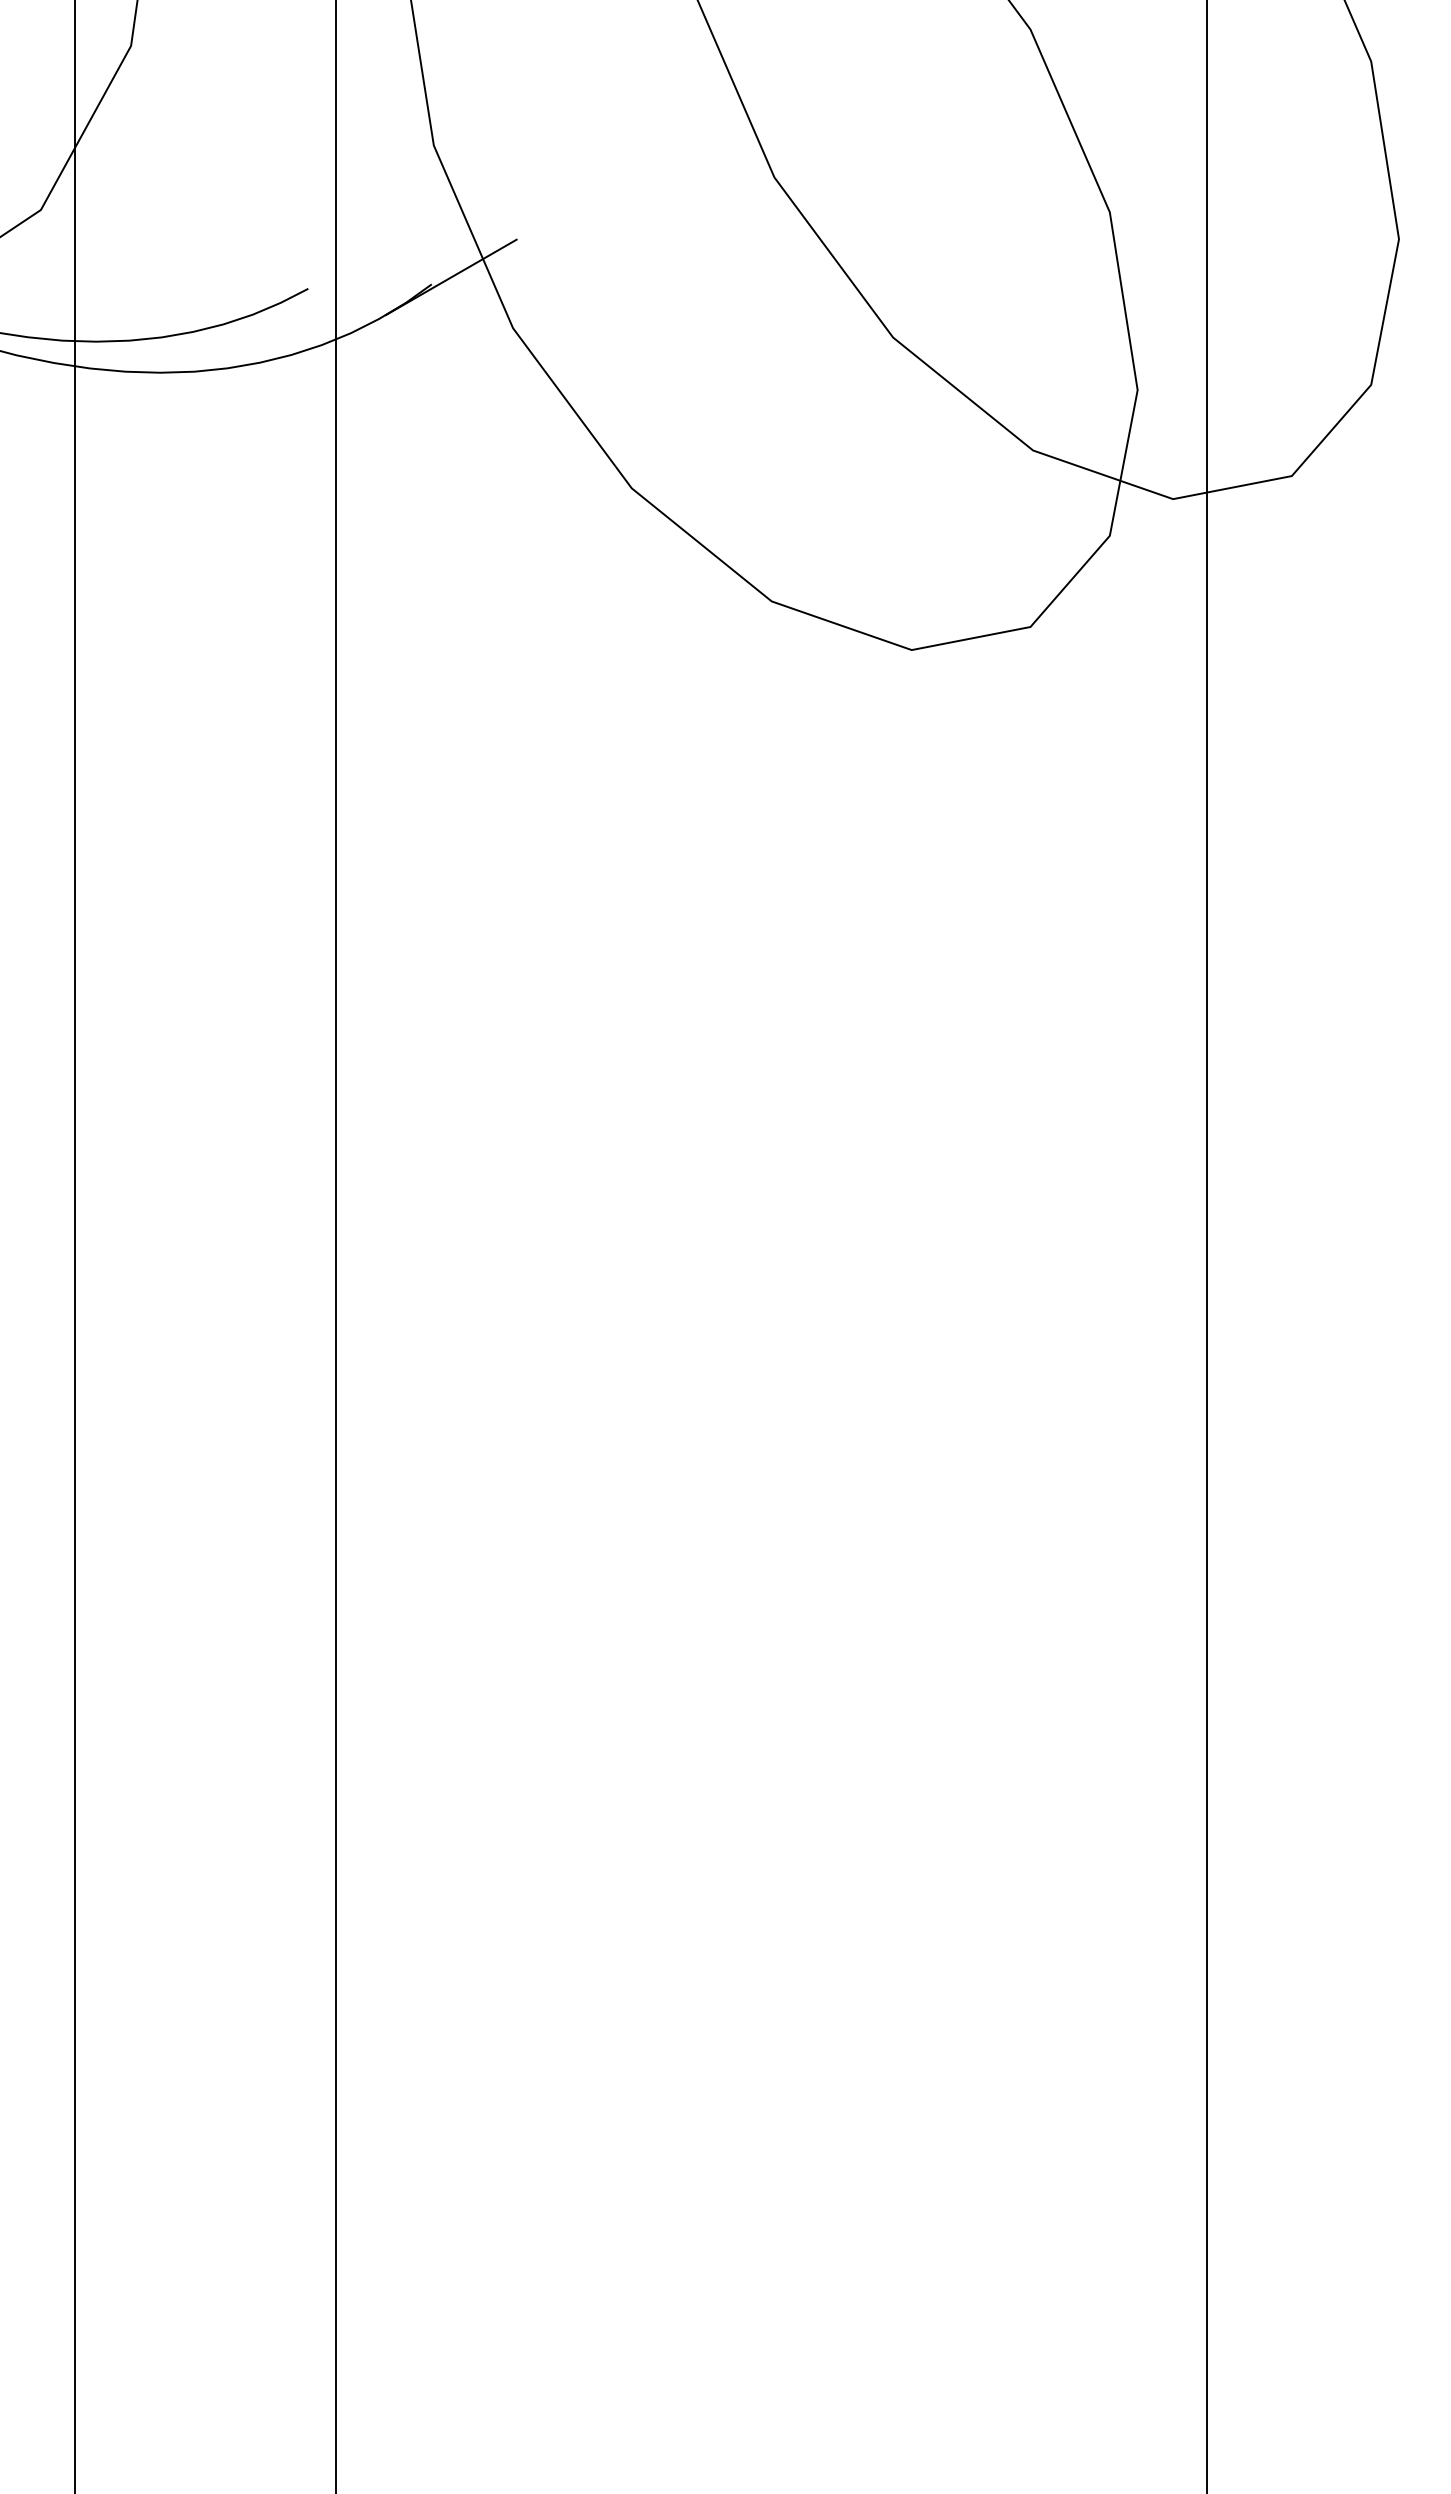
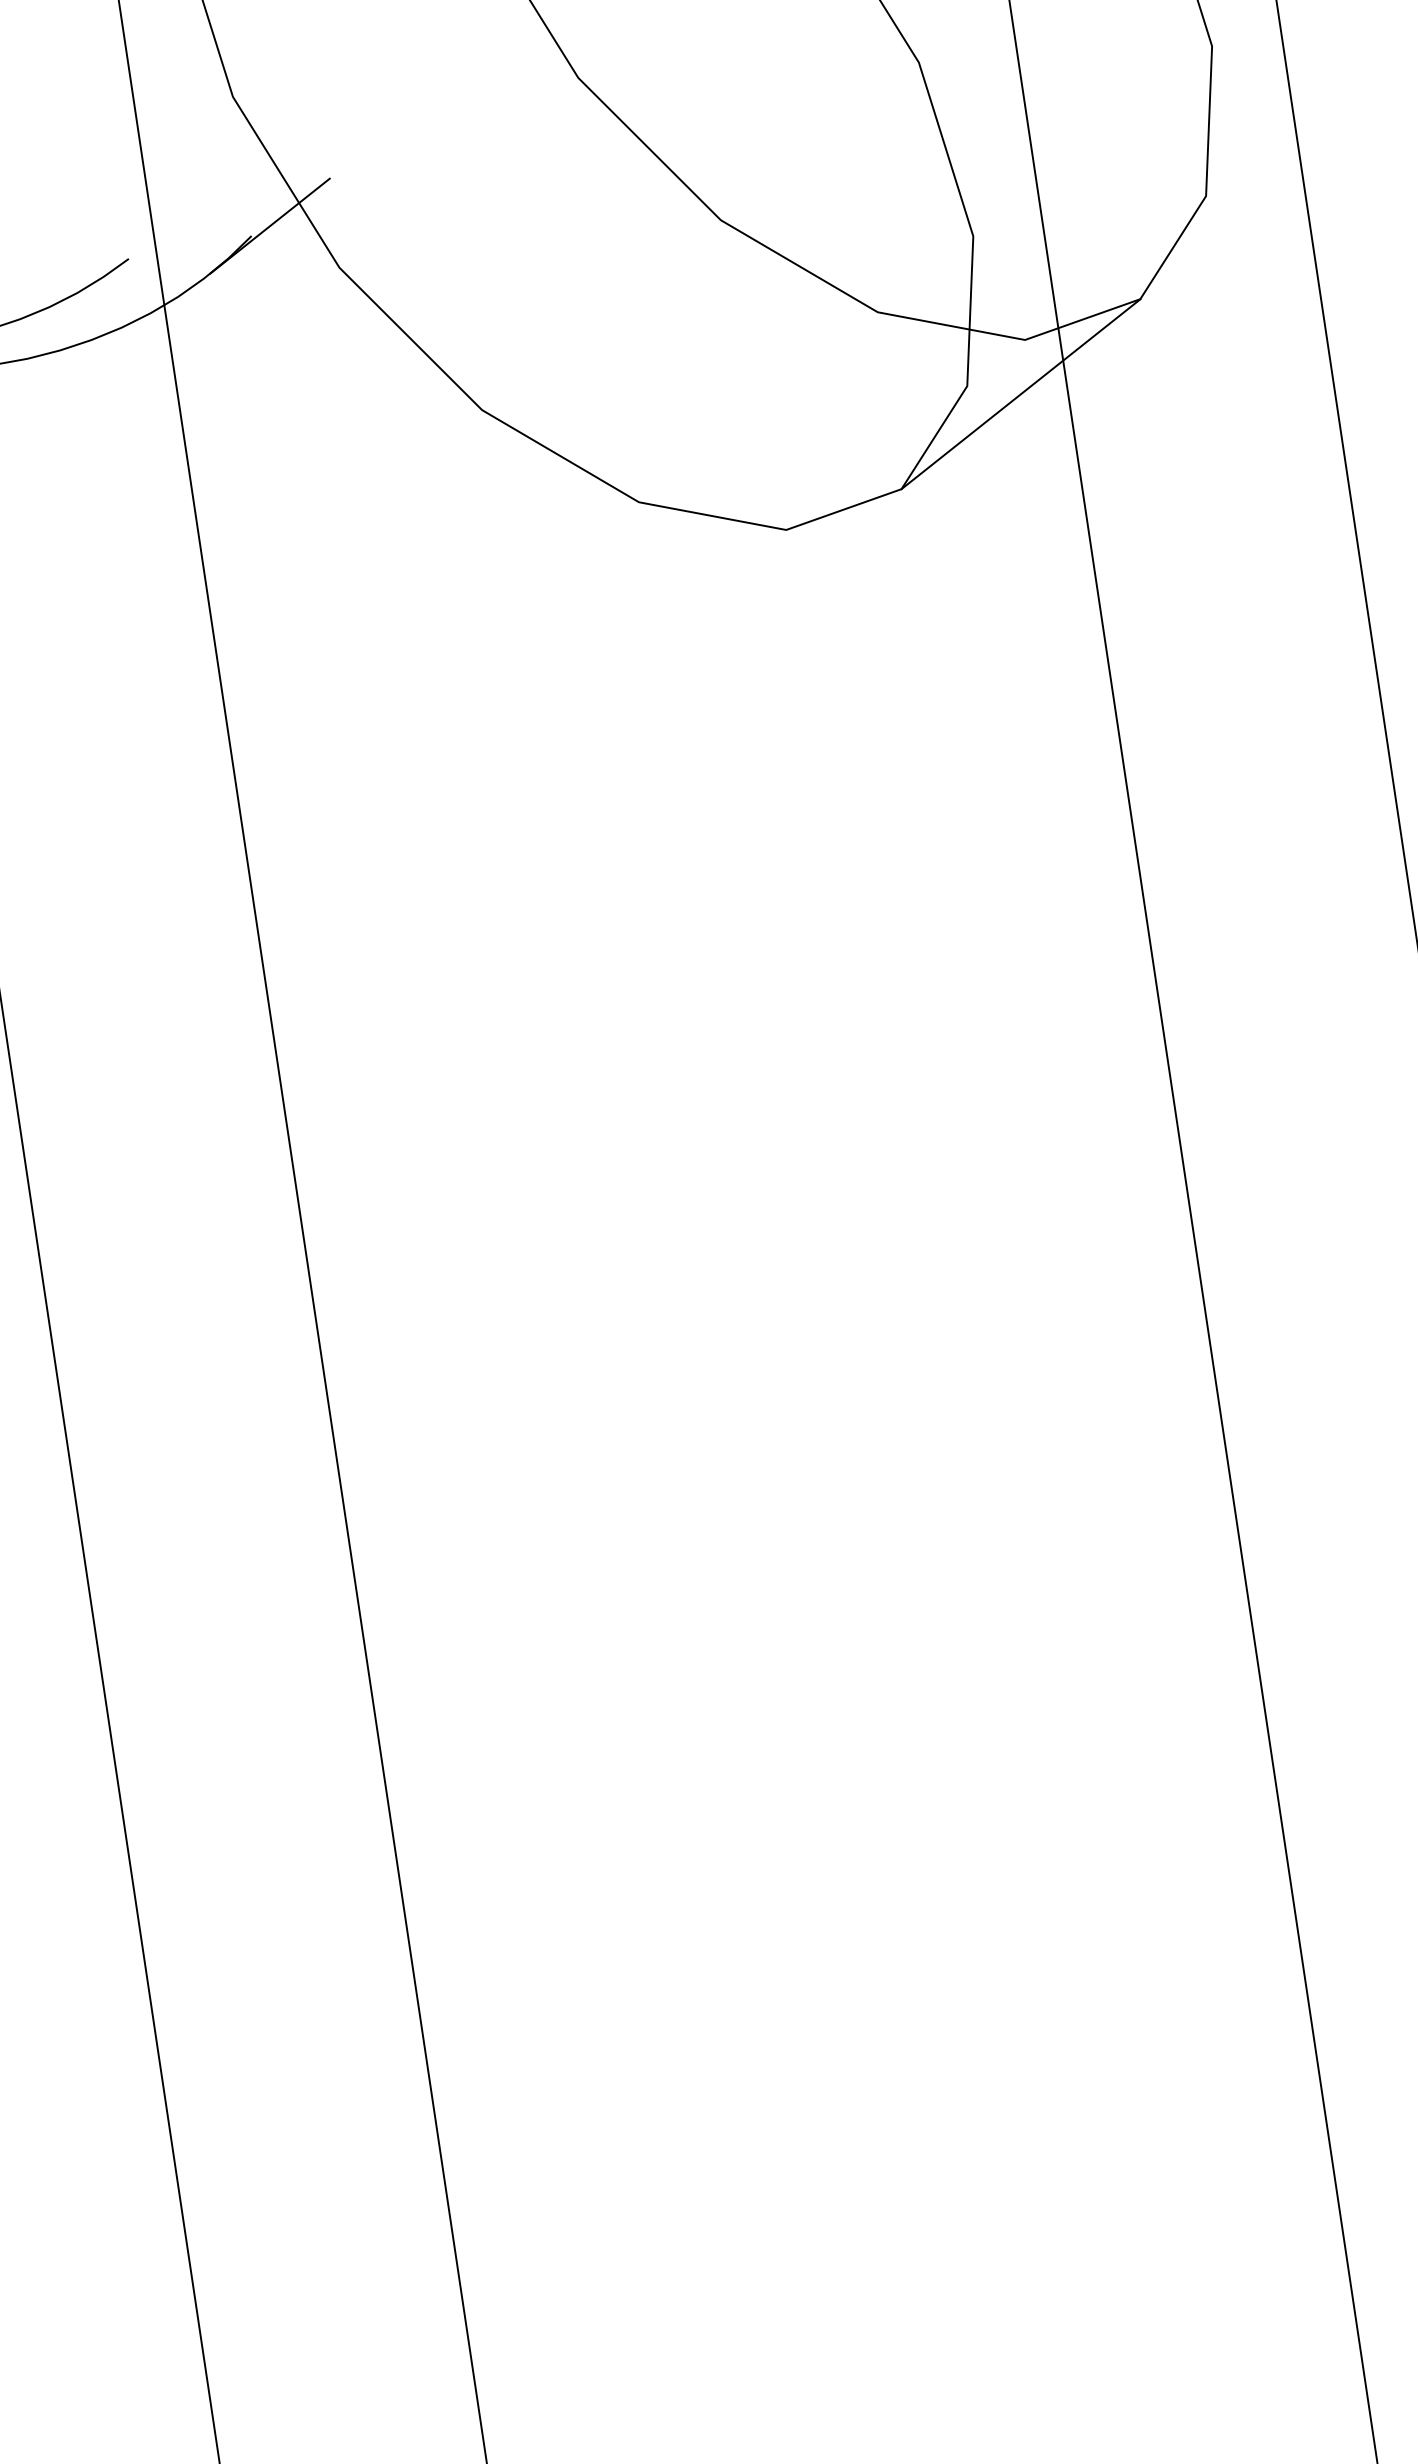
line: (1160, 551) -> (1020, 394), added

